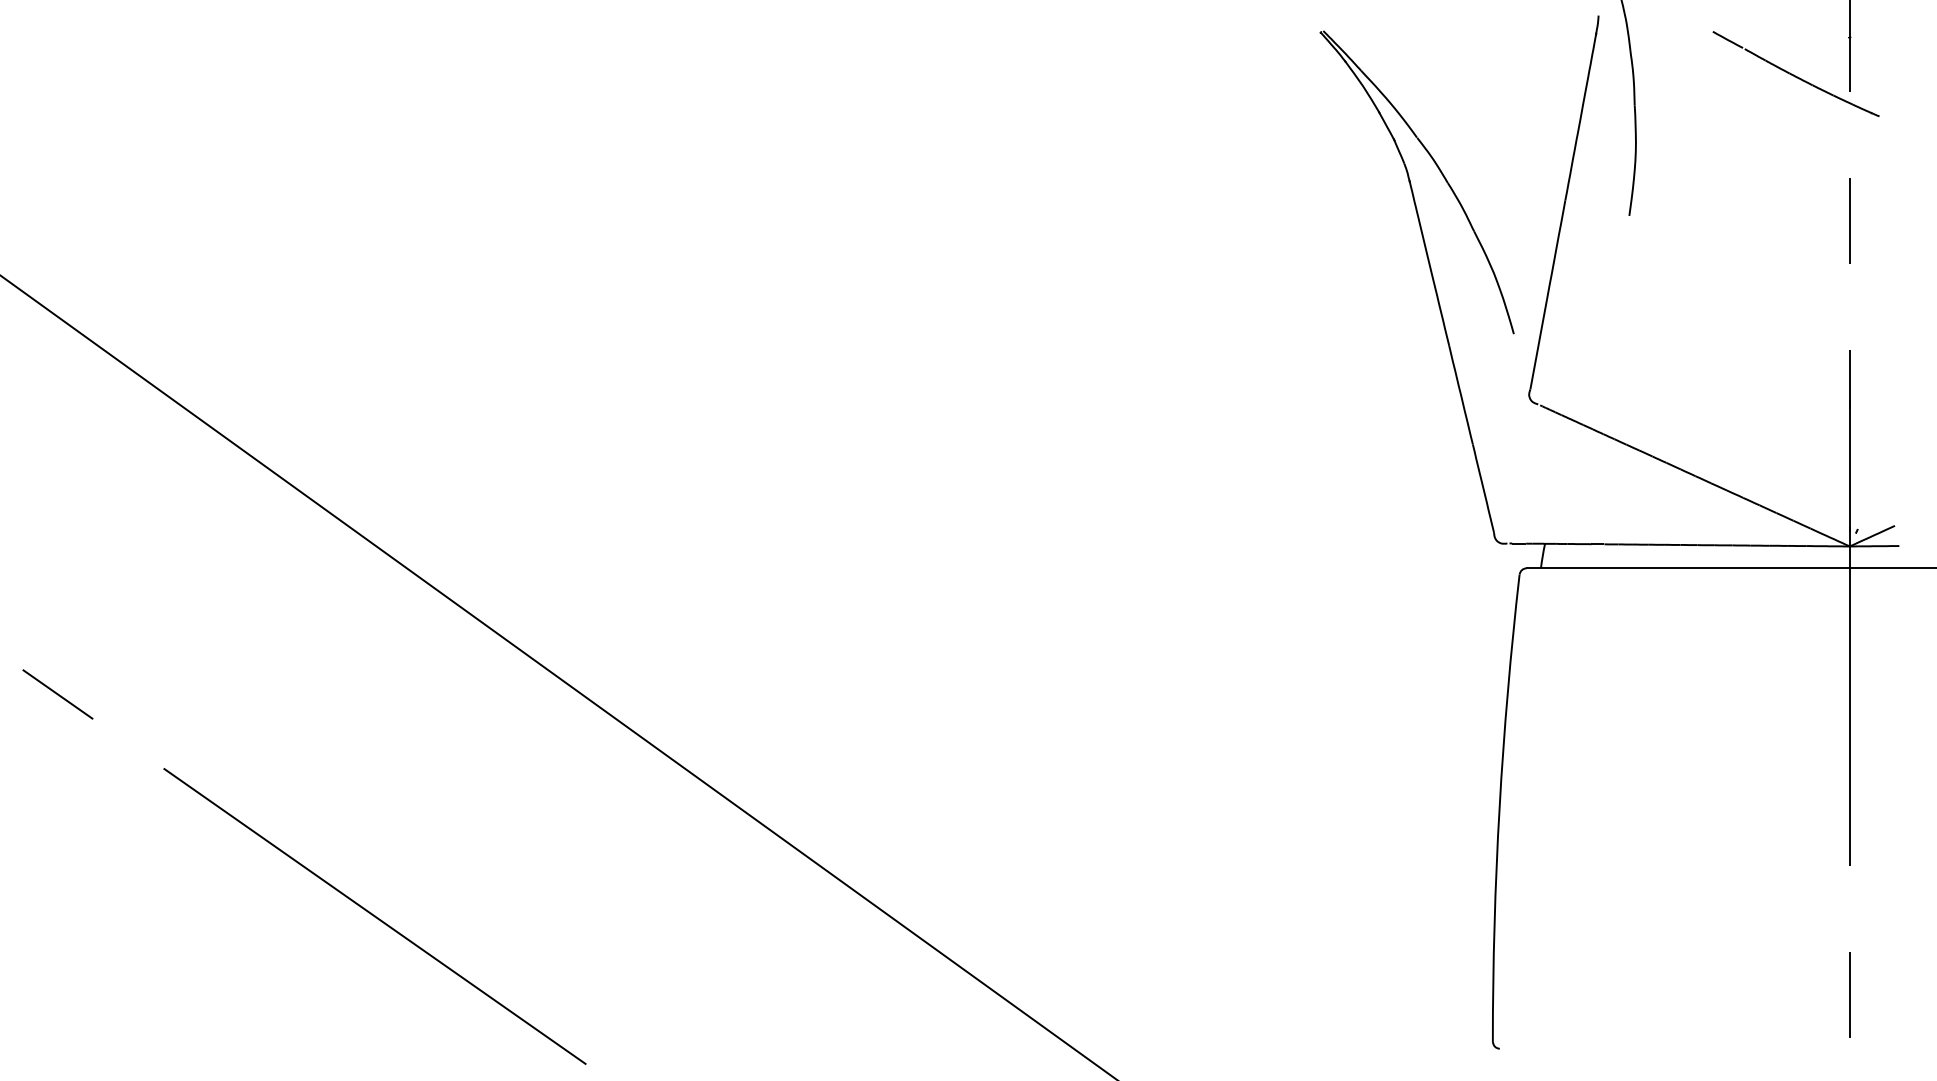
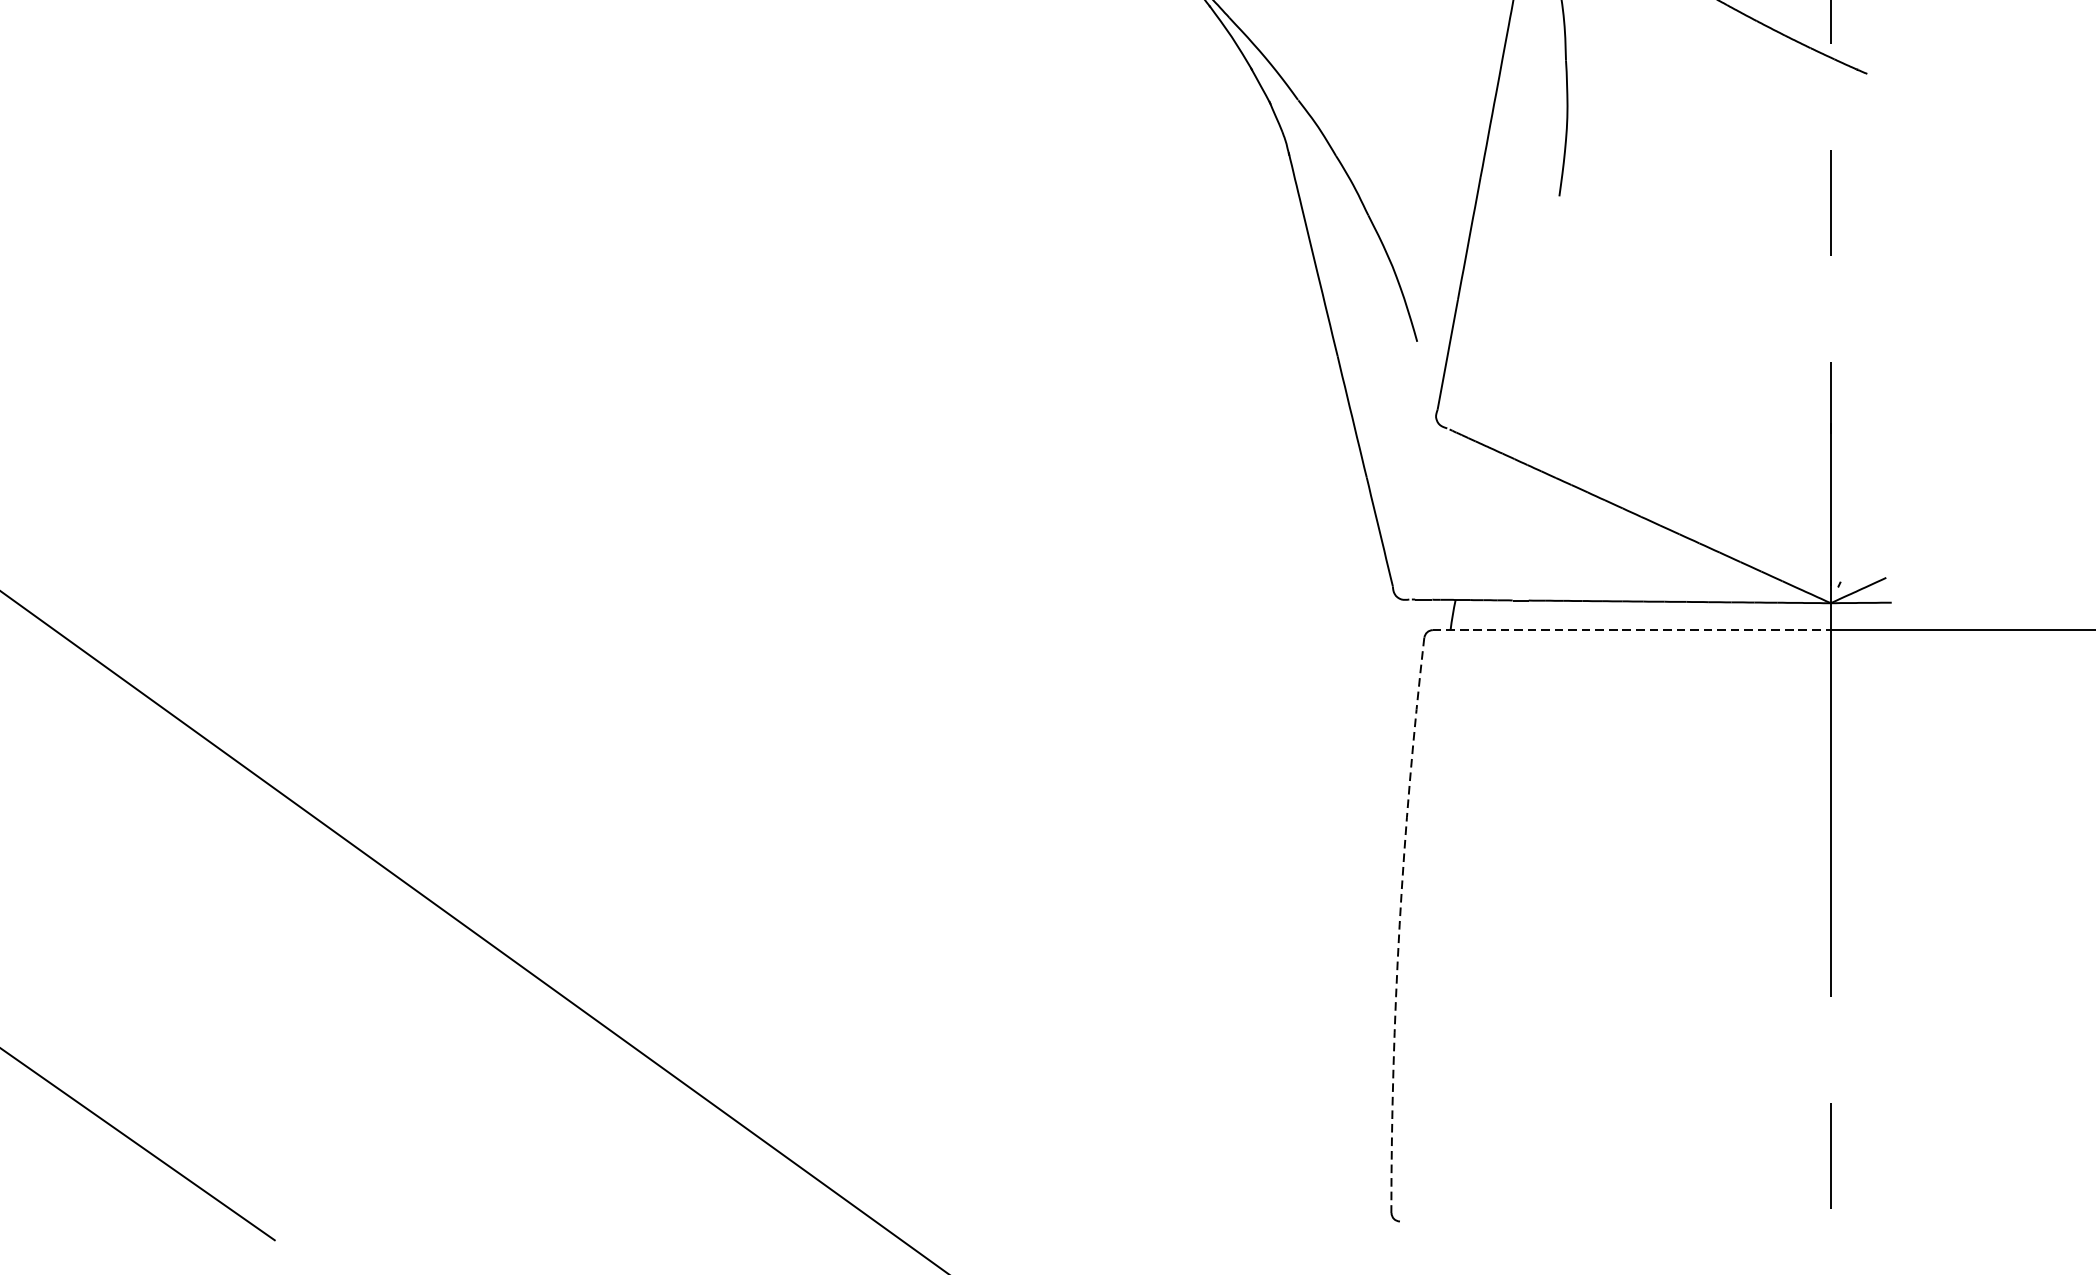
line: (1688, 568) -> (1632, 630), solid -> dashed
arc: (1499, 807) -> (1399, 924), solid -> dashed

